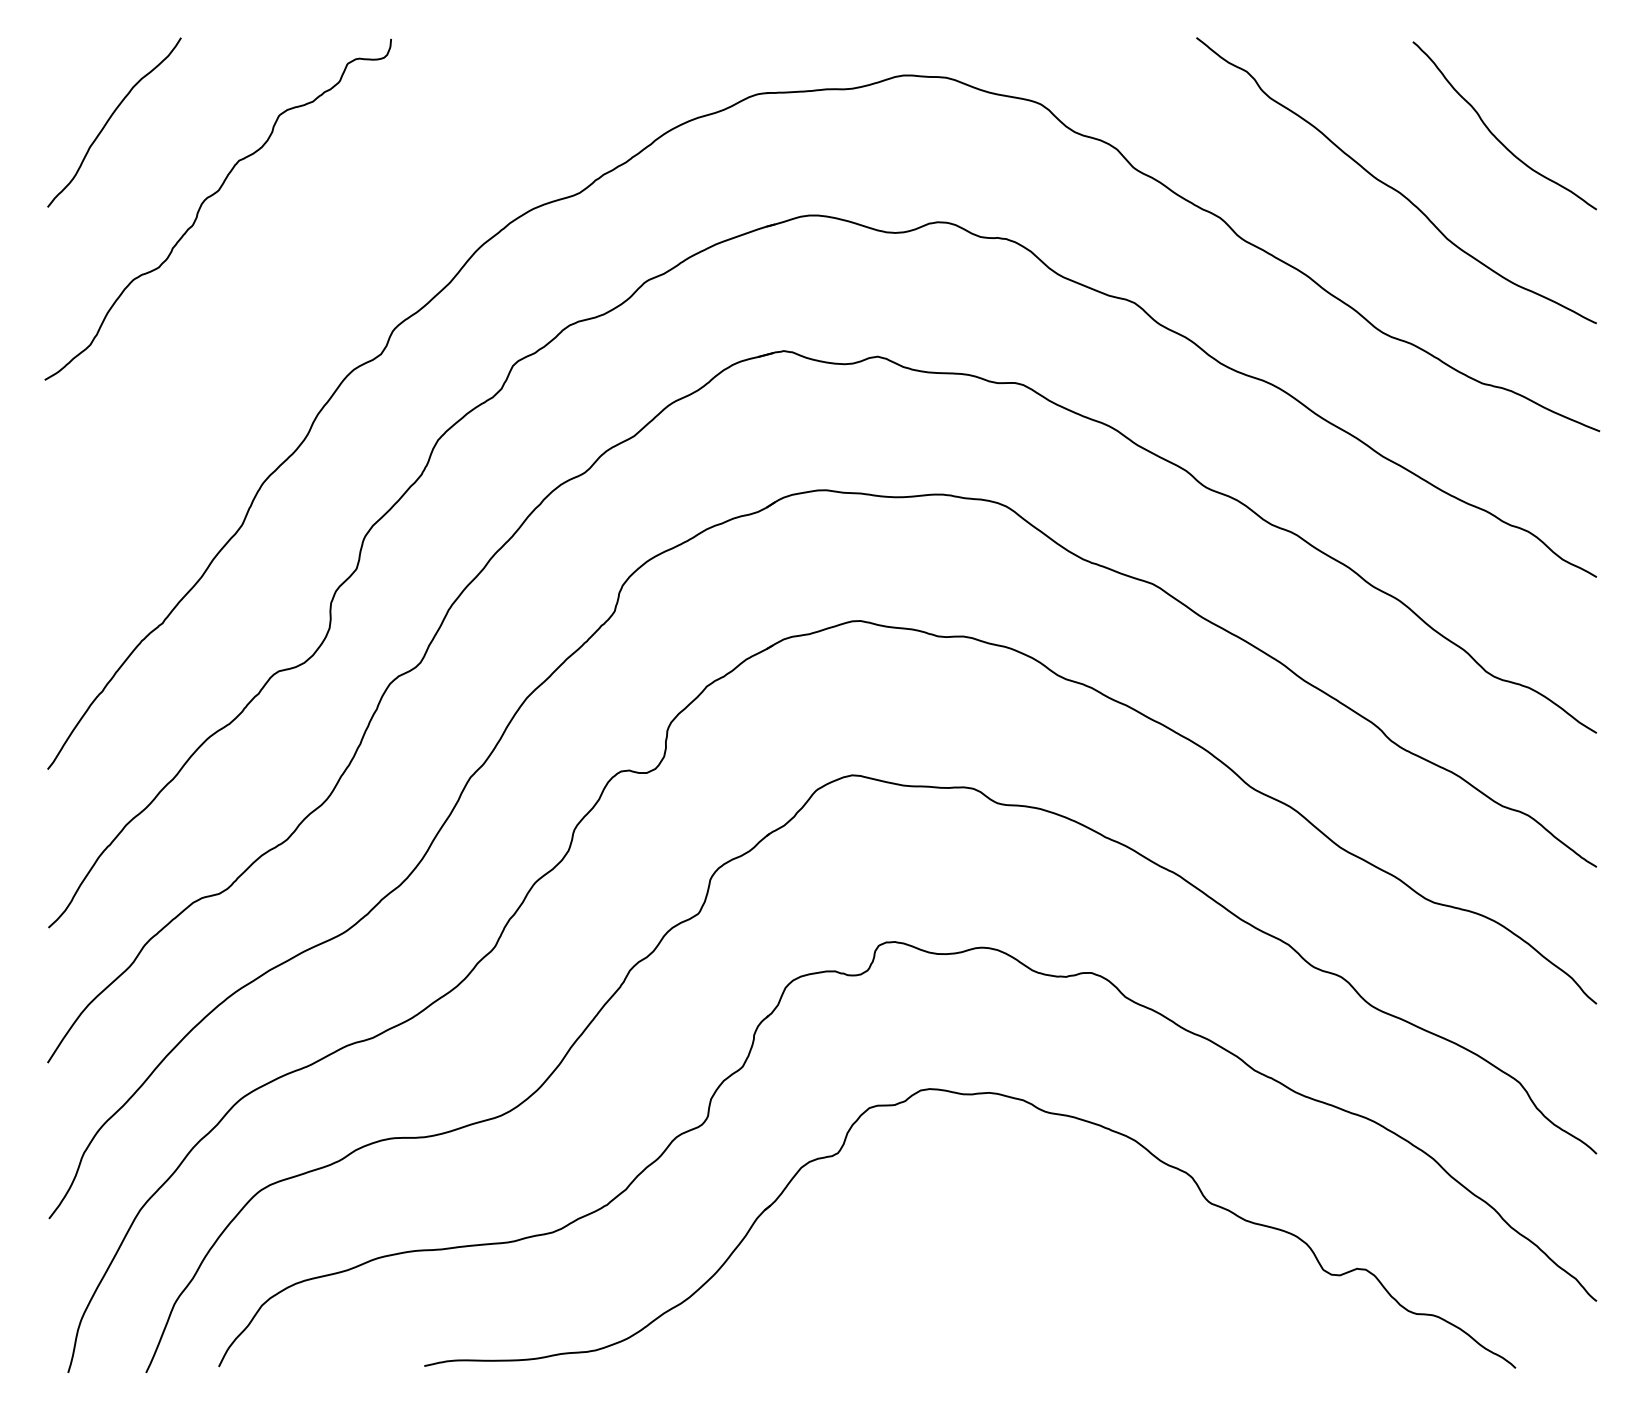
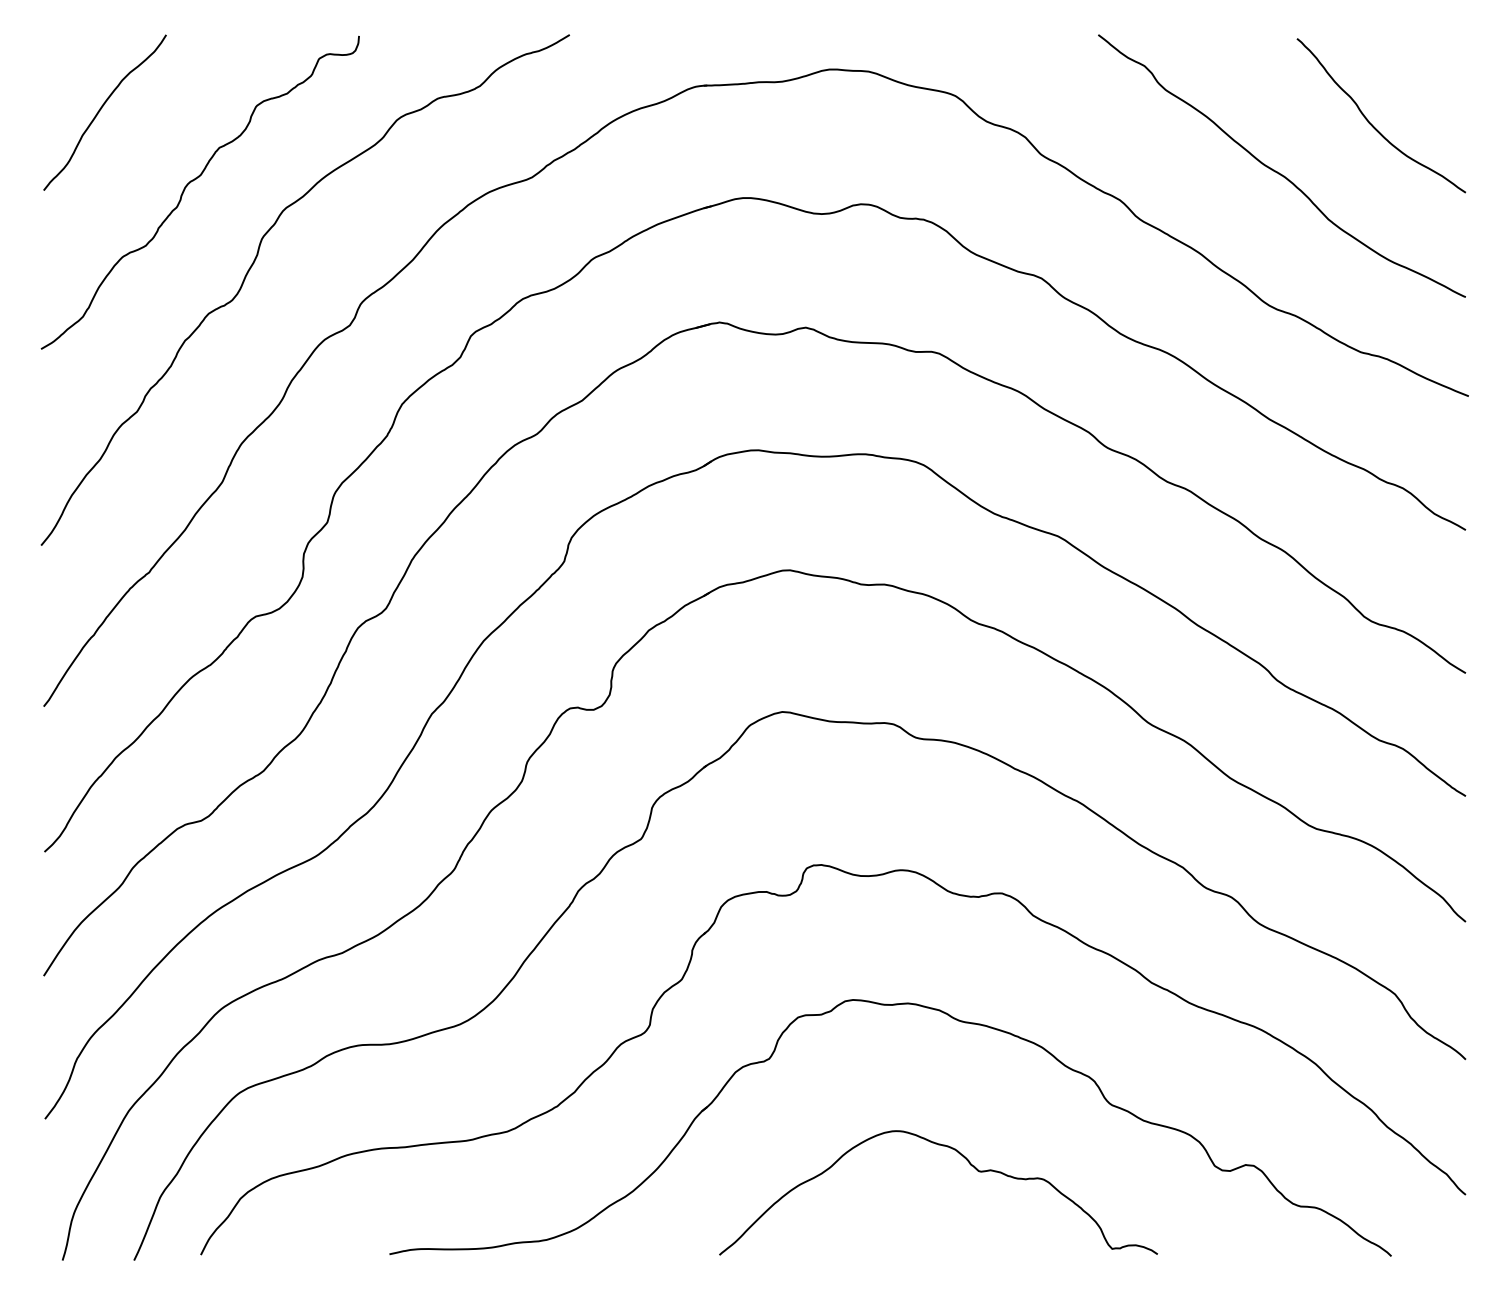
curve: (276, 287) -> (253, 264), added
curve: (1056, 1268) -> (969, 1164), added

